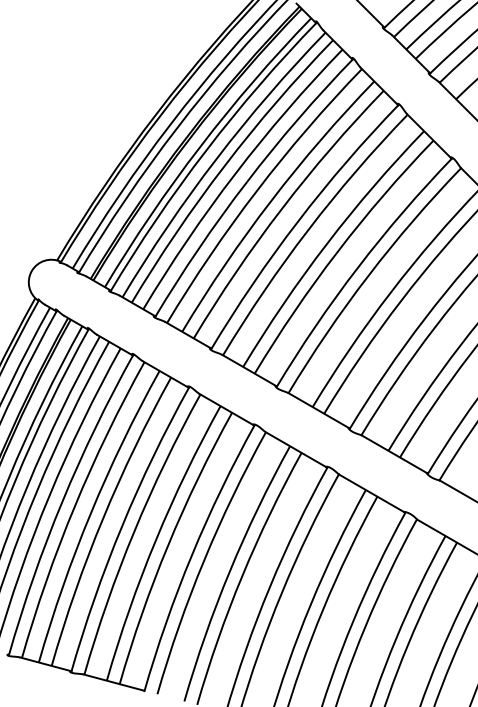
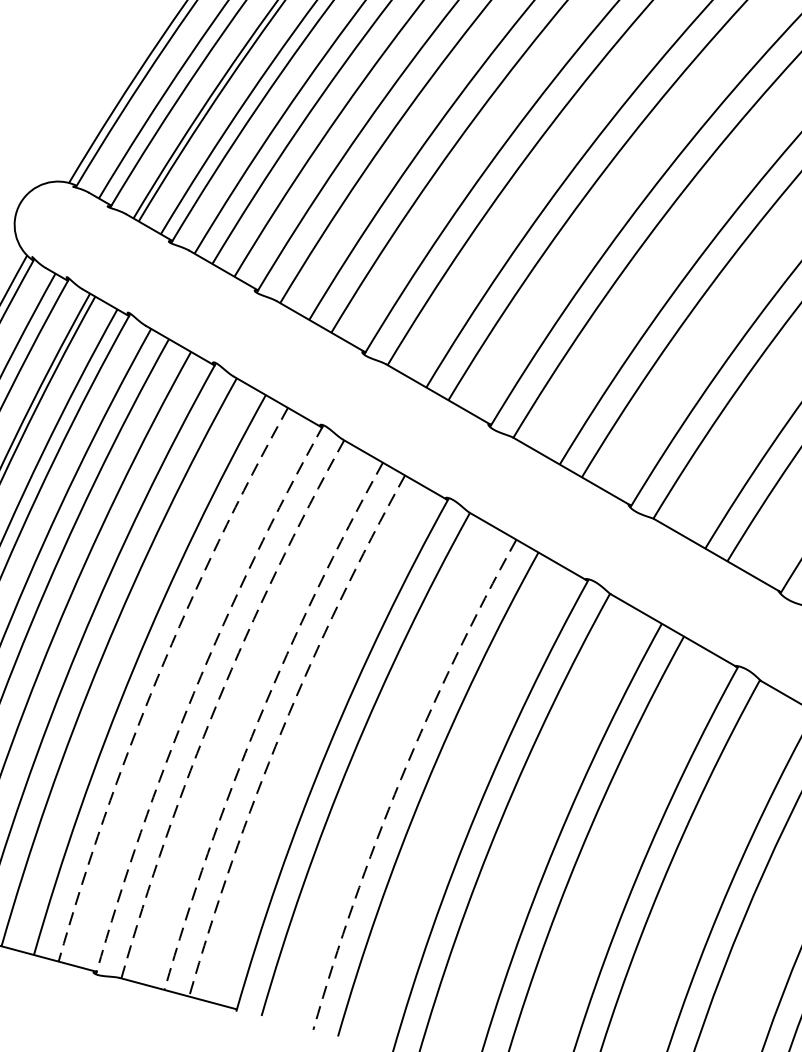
arc: (103, 518) -> (158, 678), solid -> dashed
arc: (122, 526) -> (194, 693), solid -> dashed
arc: (134, 531) -> (217, 703), solid -> dashed
arc: (155, 540) -> (257, 720), solid -> dashed
arc: (168, 545) -> (282, 730), solid -> dashed
arc: (230, 570) -> (401, 778), solid -> dashed

